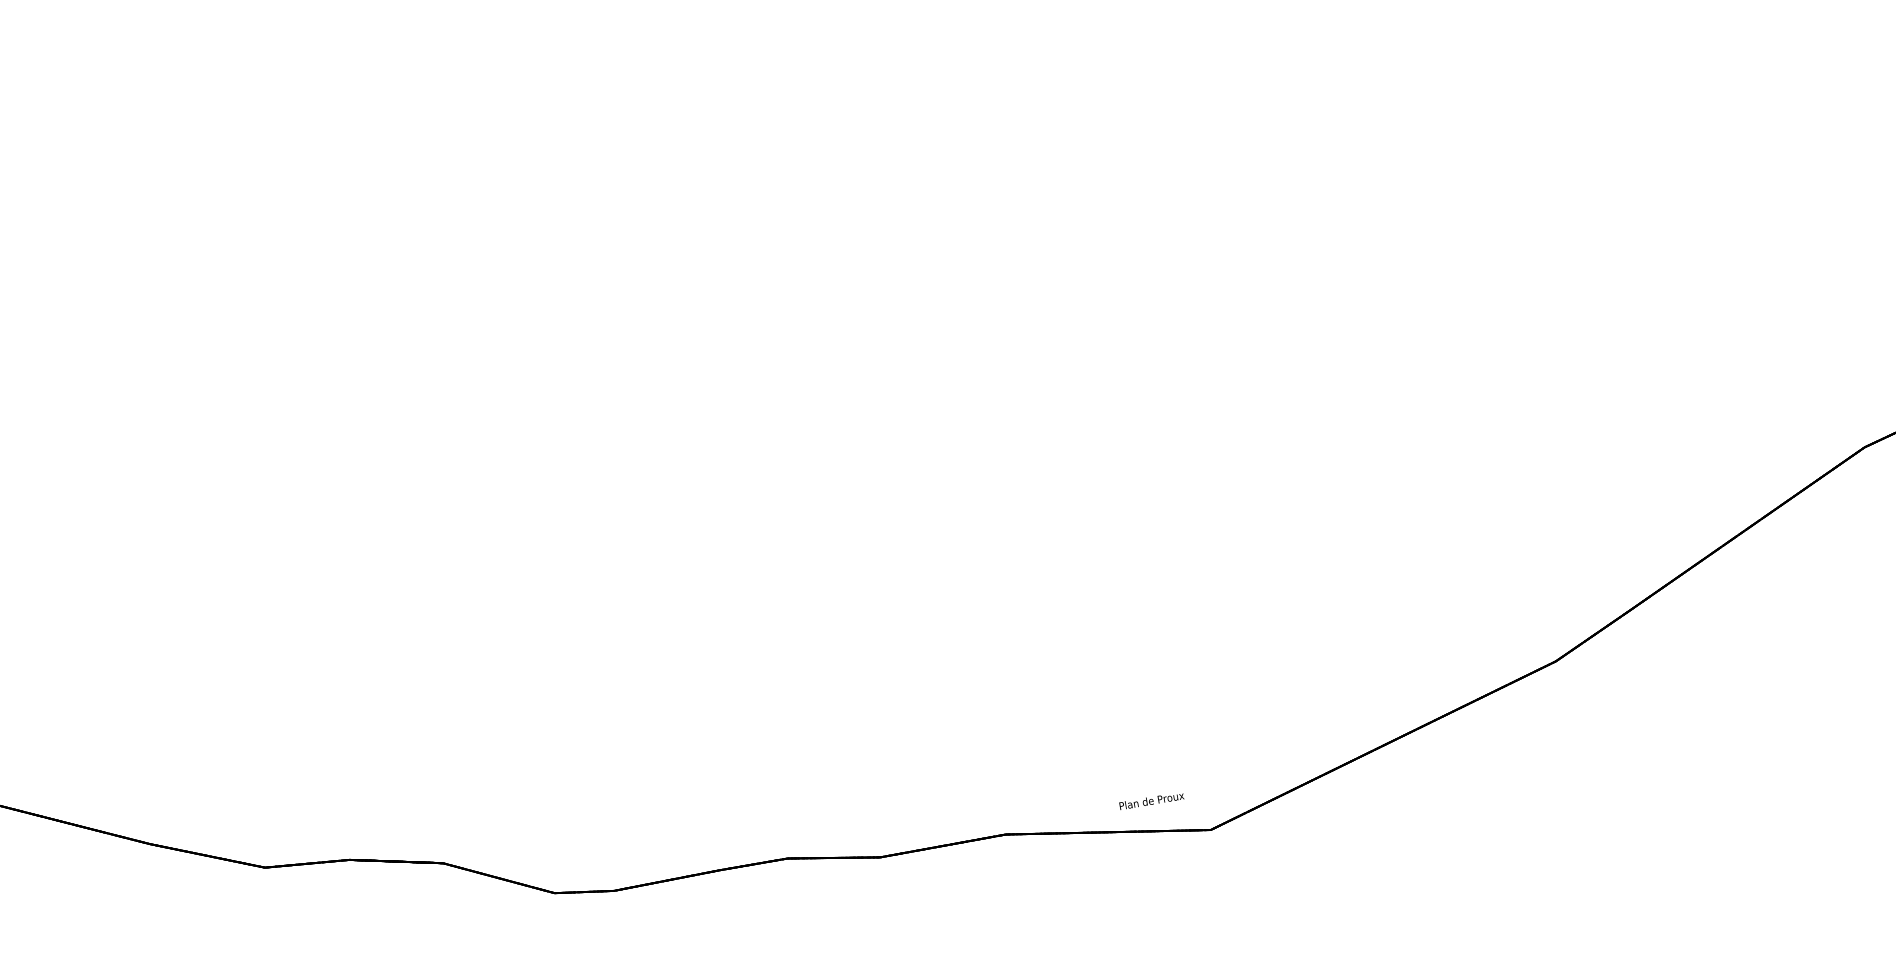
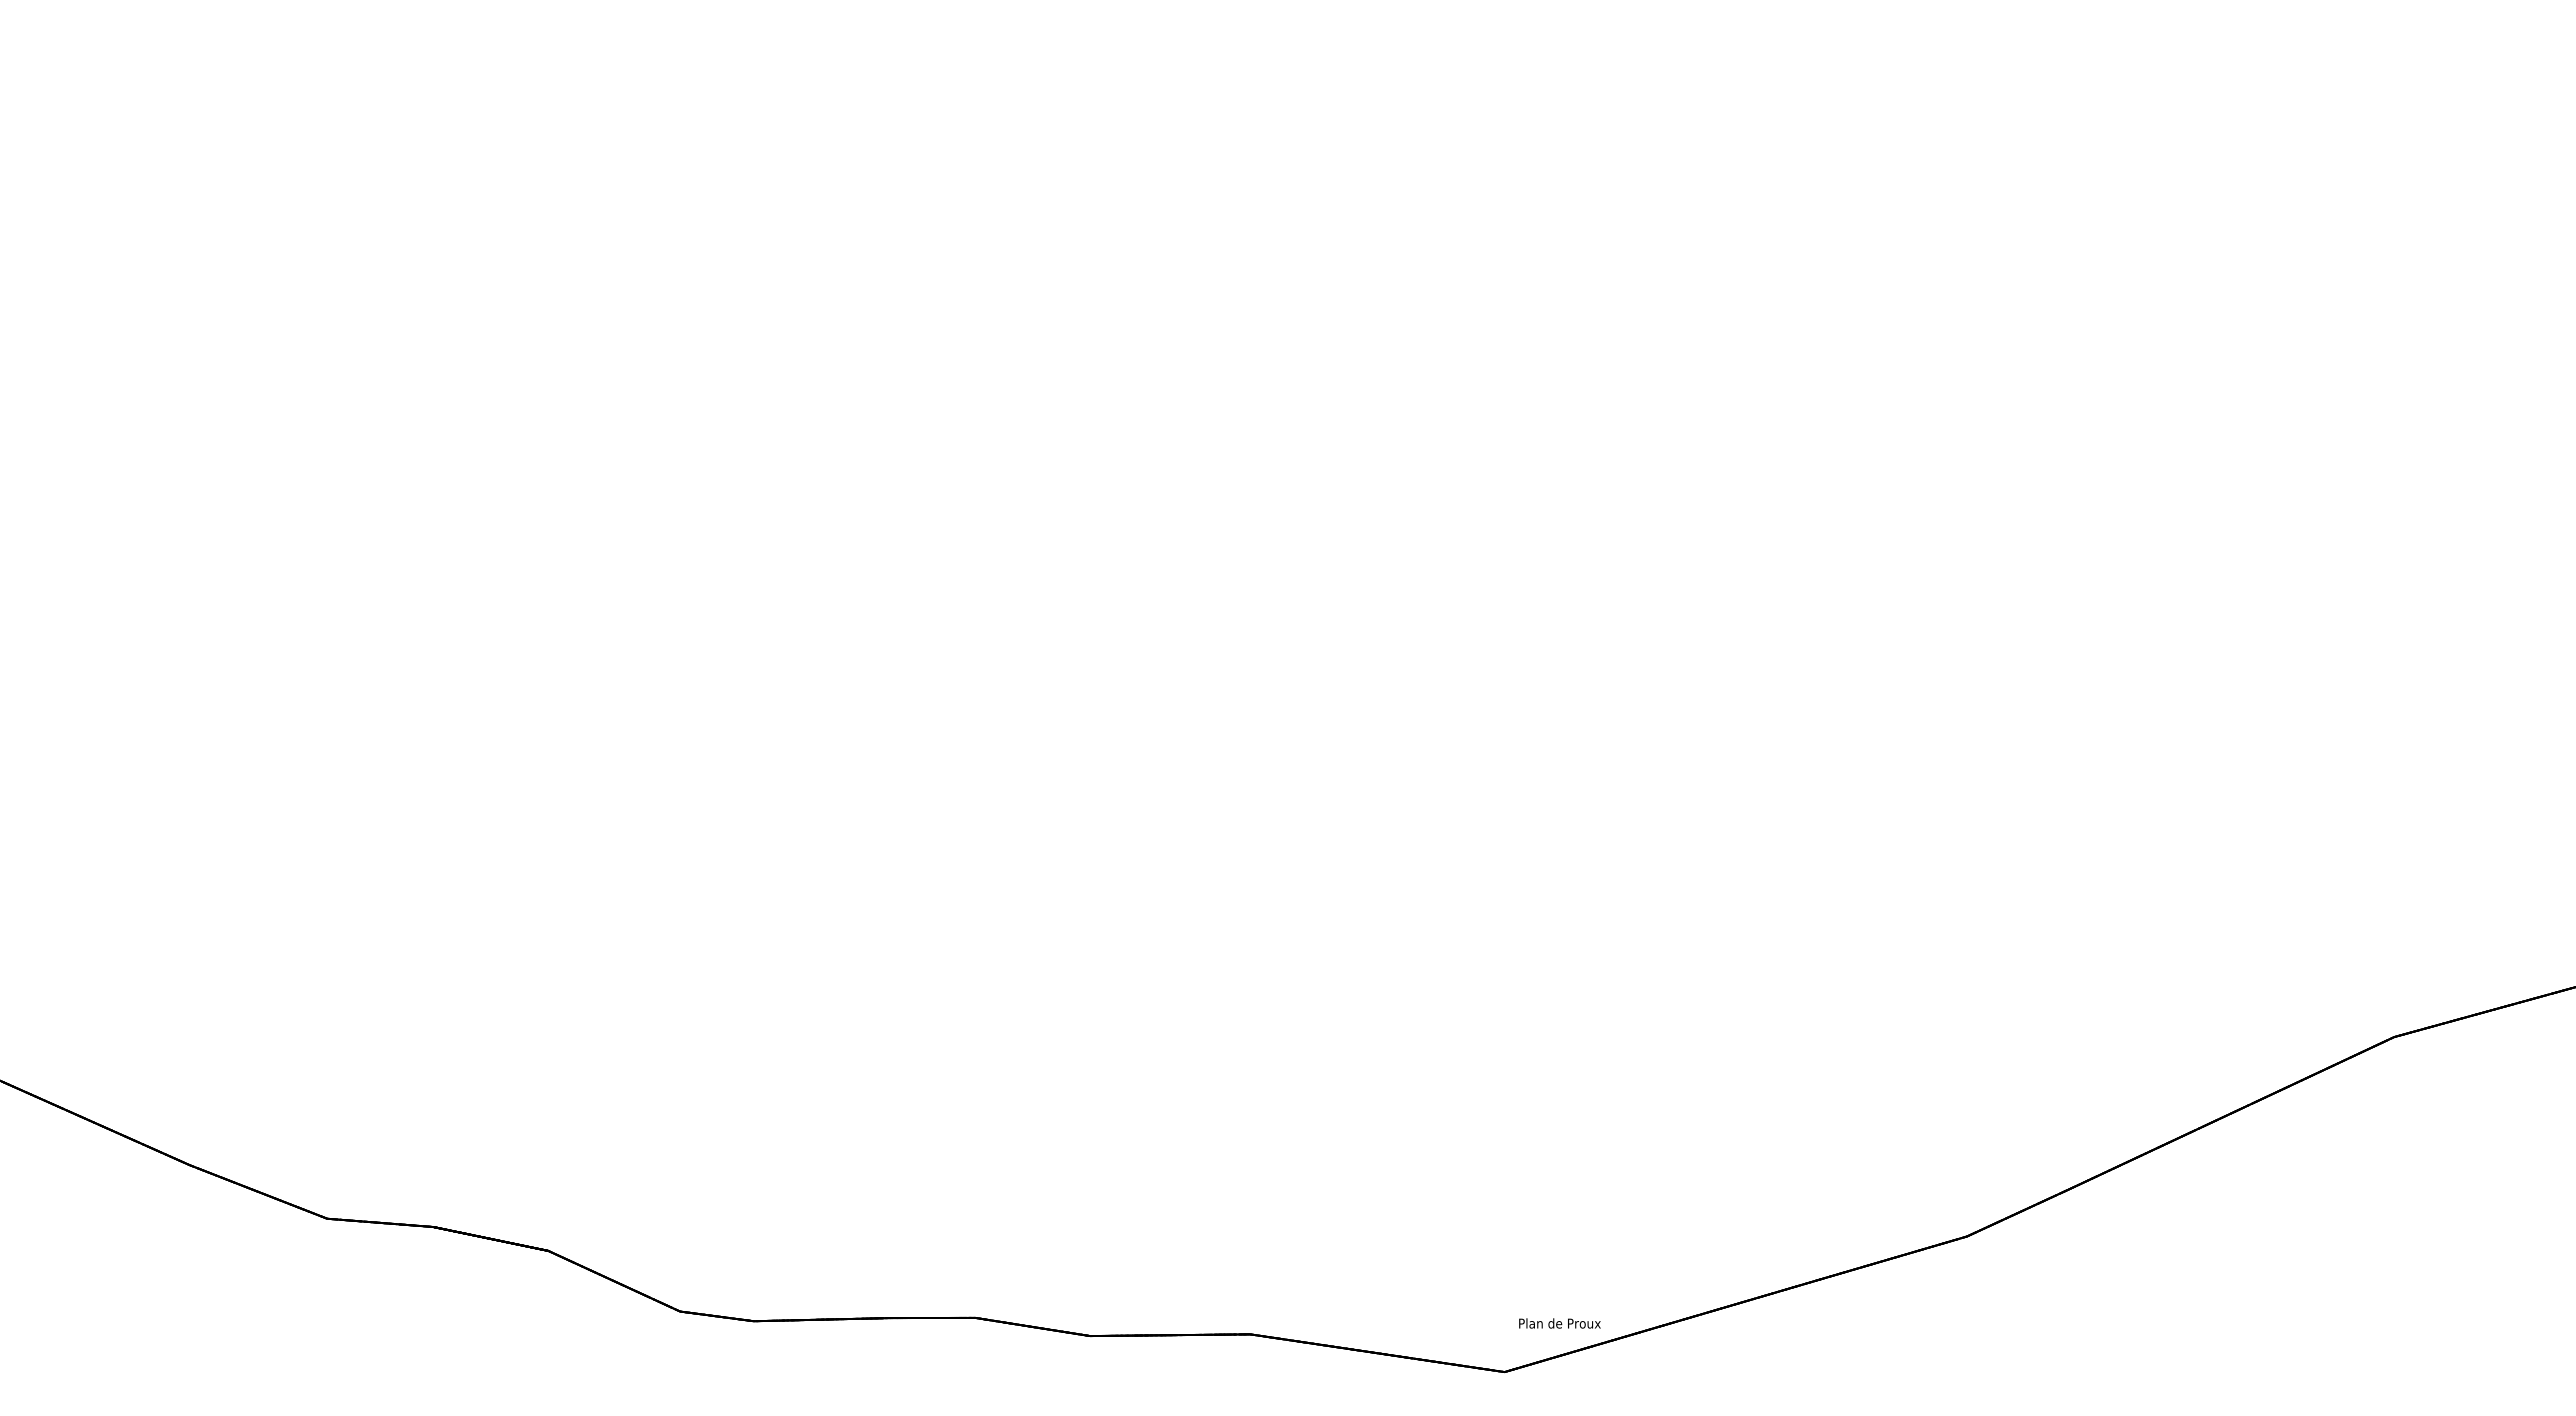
text: (1151, 800) -> (1559, 1323), moved

